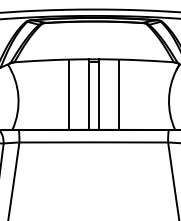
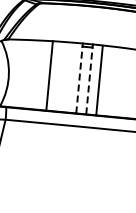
line: (69, 94) -> (50, 75), moved
line: (119, 94) -> (99, 80), moved
line: (89, 96) -> (79, 80), solid -> dashed
line: (99, 96) -> (89, 81), solid -> dashed

